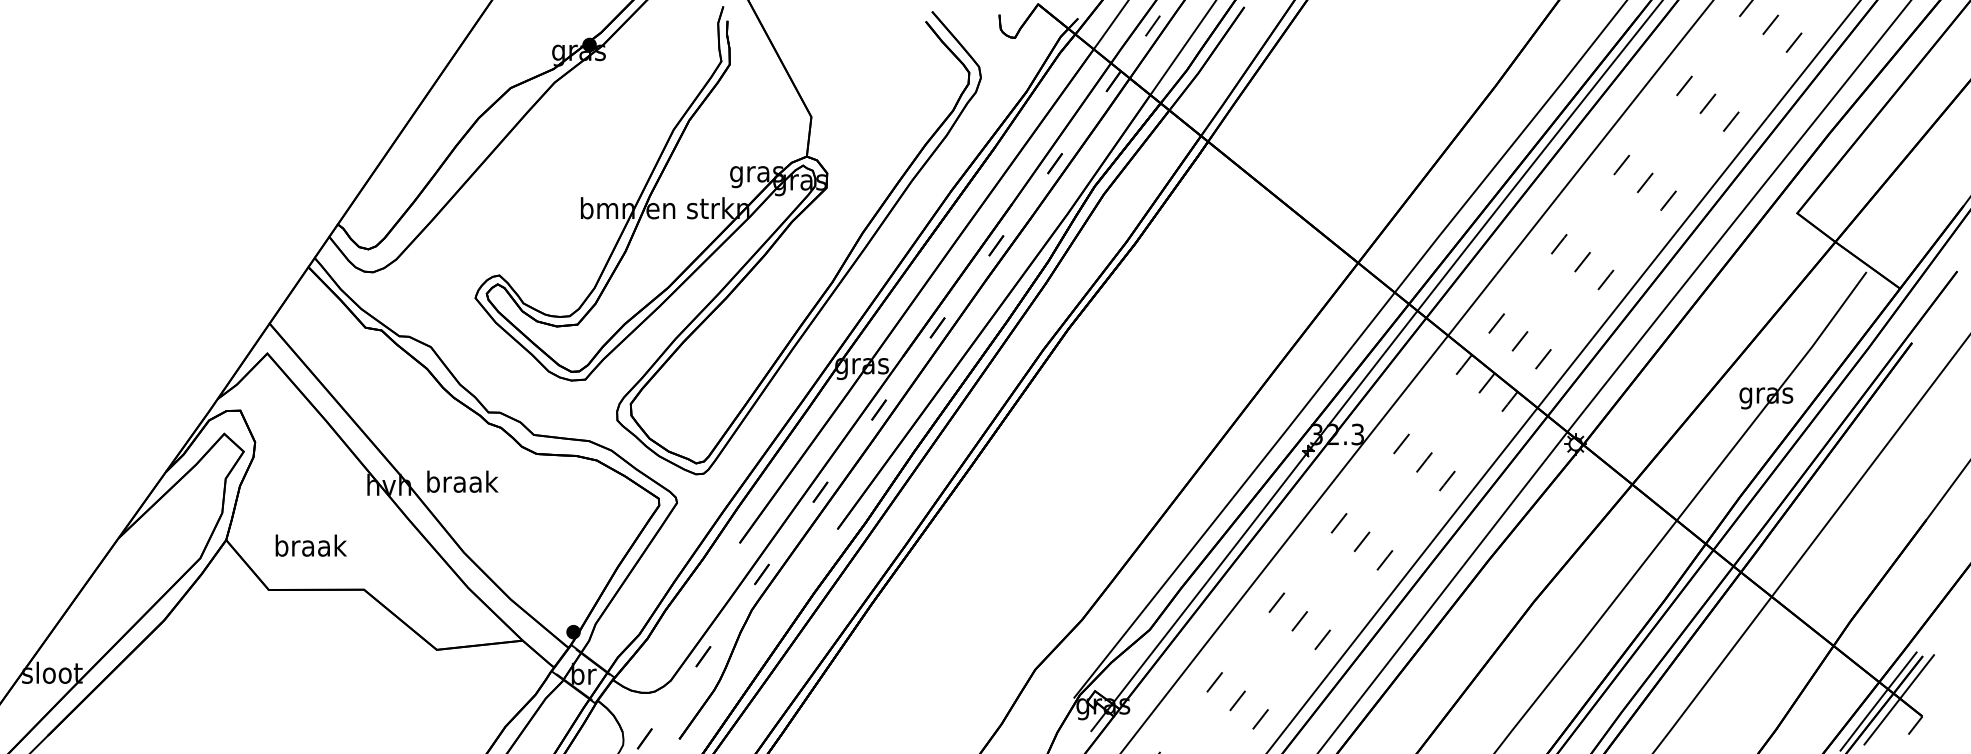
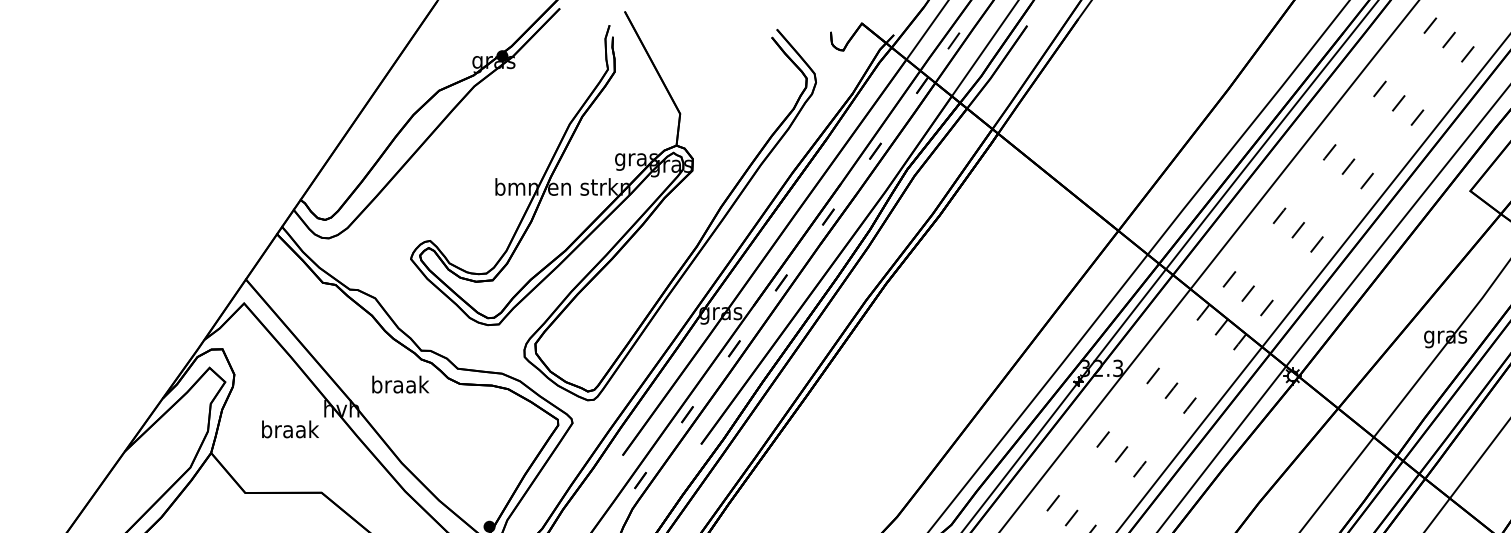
text: (462, 481) -> (400, 384), moved
text: (310, 545) -> (289, 429), moved

